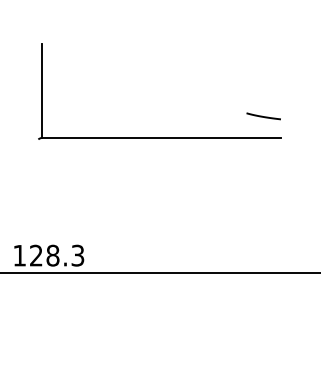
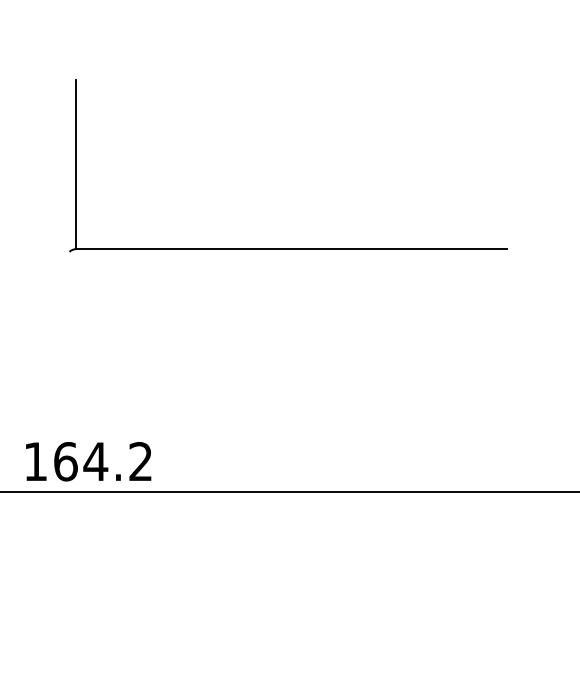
line: (263, 116) -> (476, 210), removed
text: (57, 255) -> (103, 461), 128.3 -> 164.2

